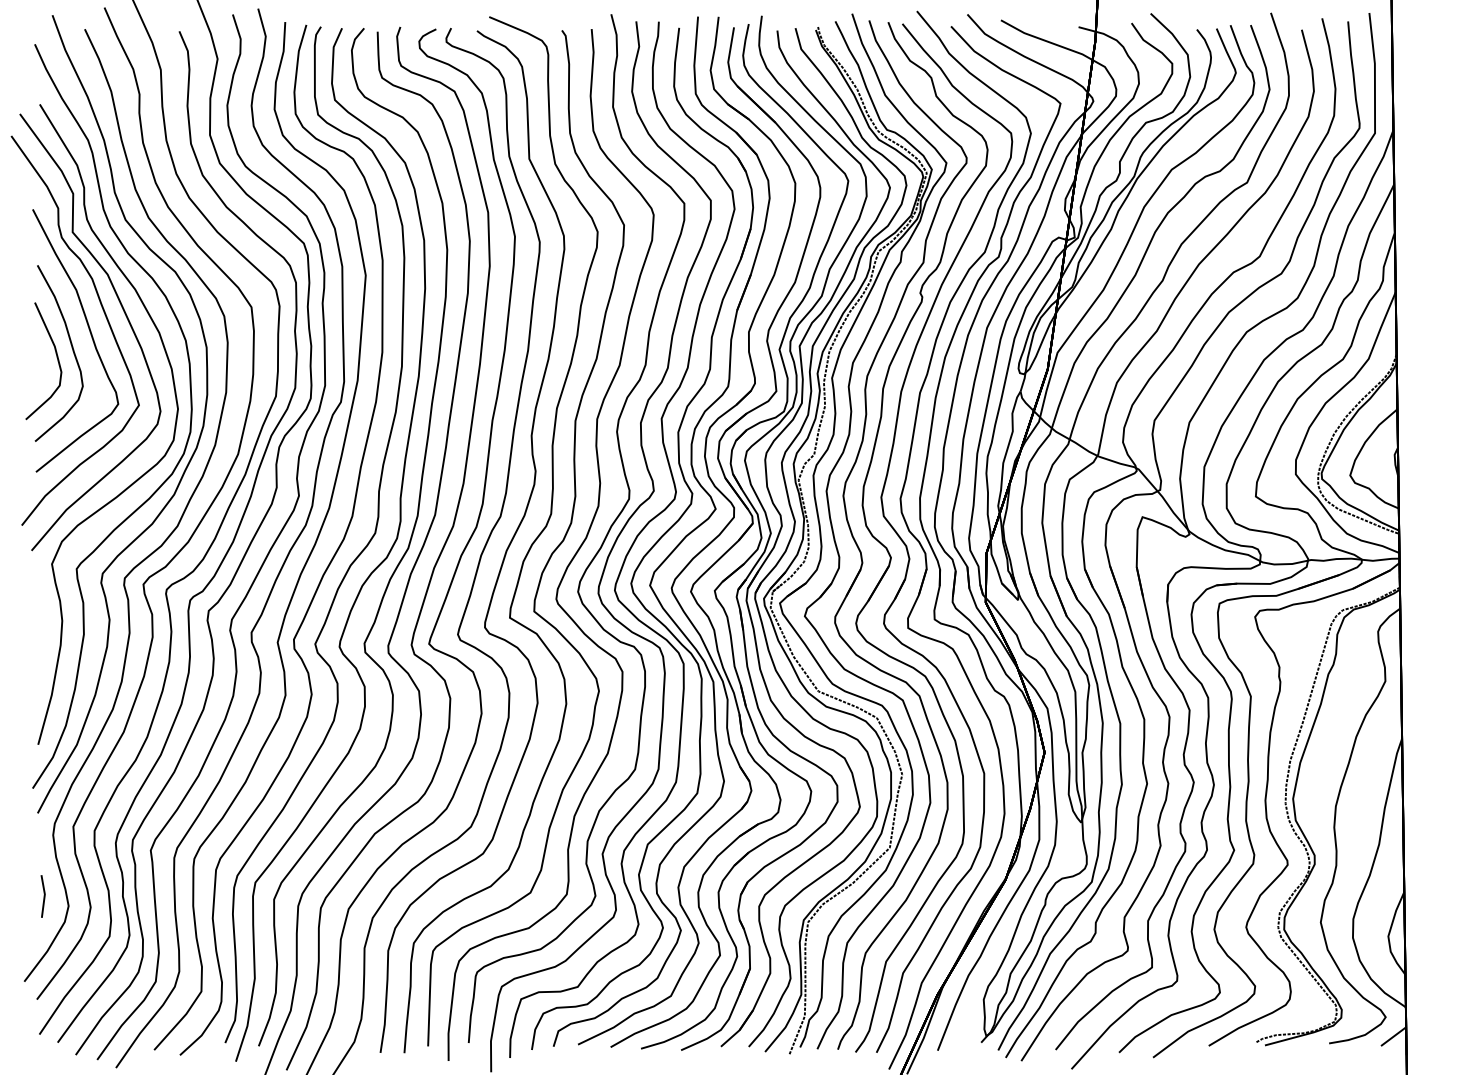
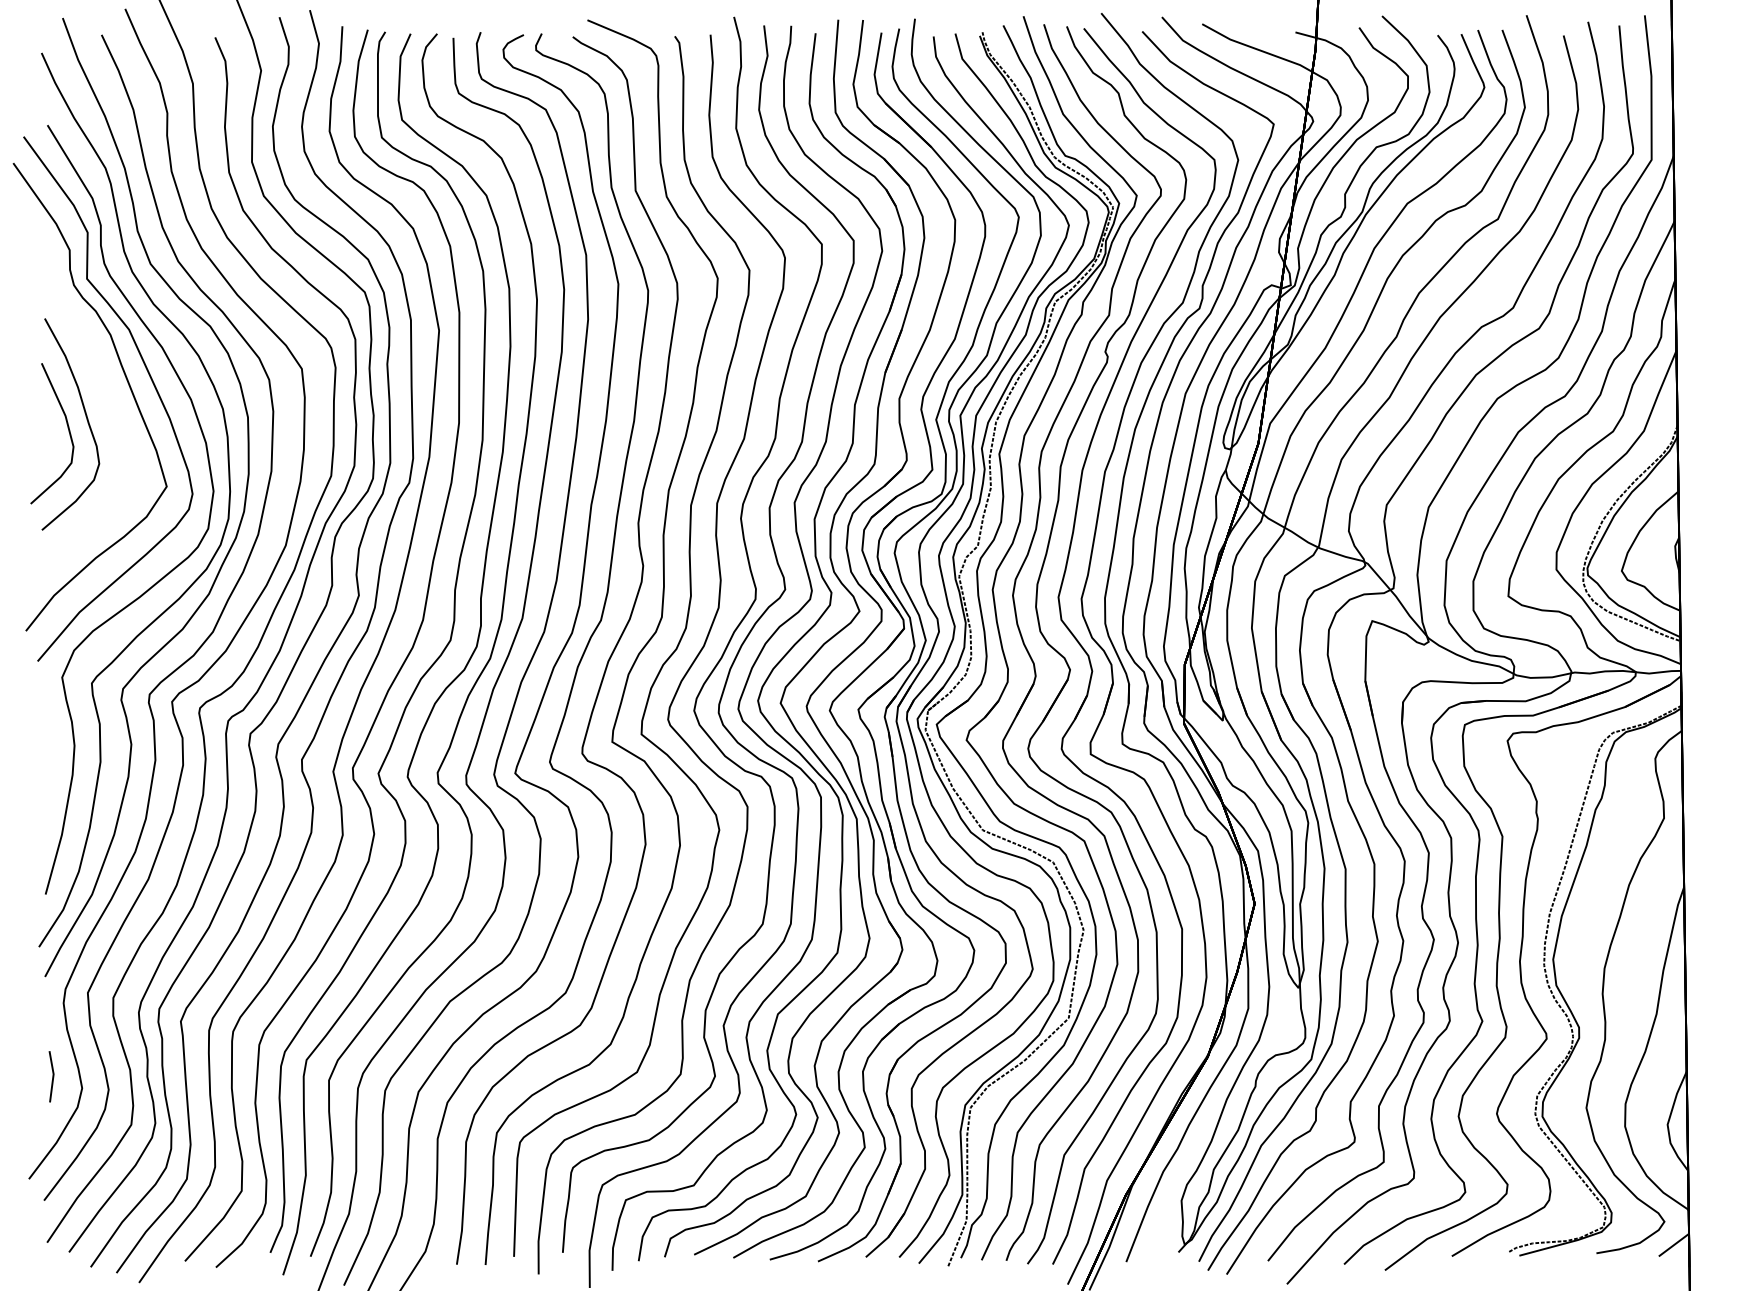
curve: (90, 335) -> (108, 402), removed

